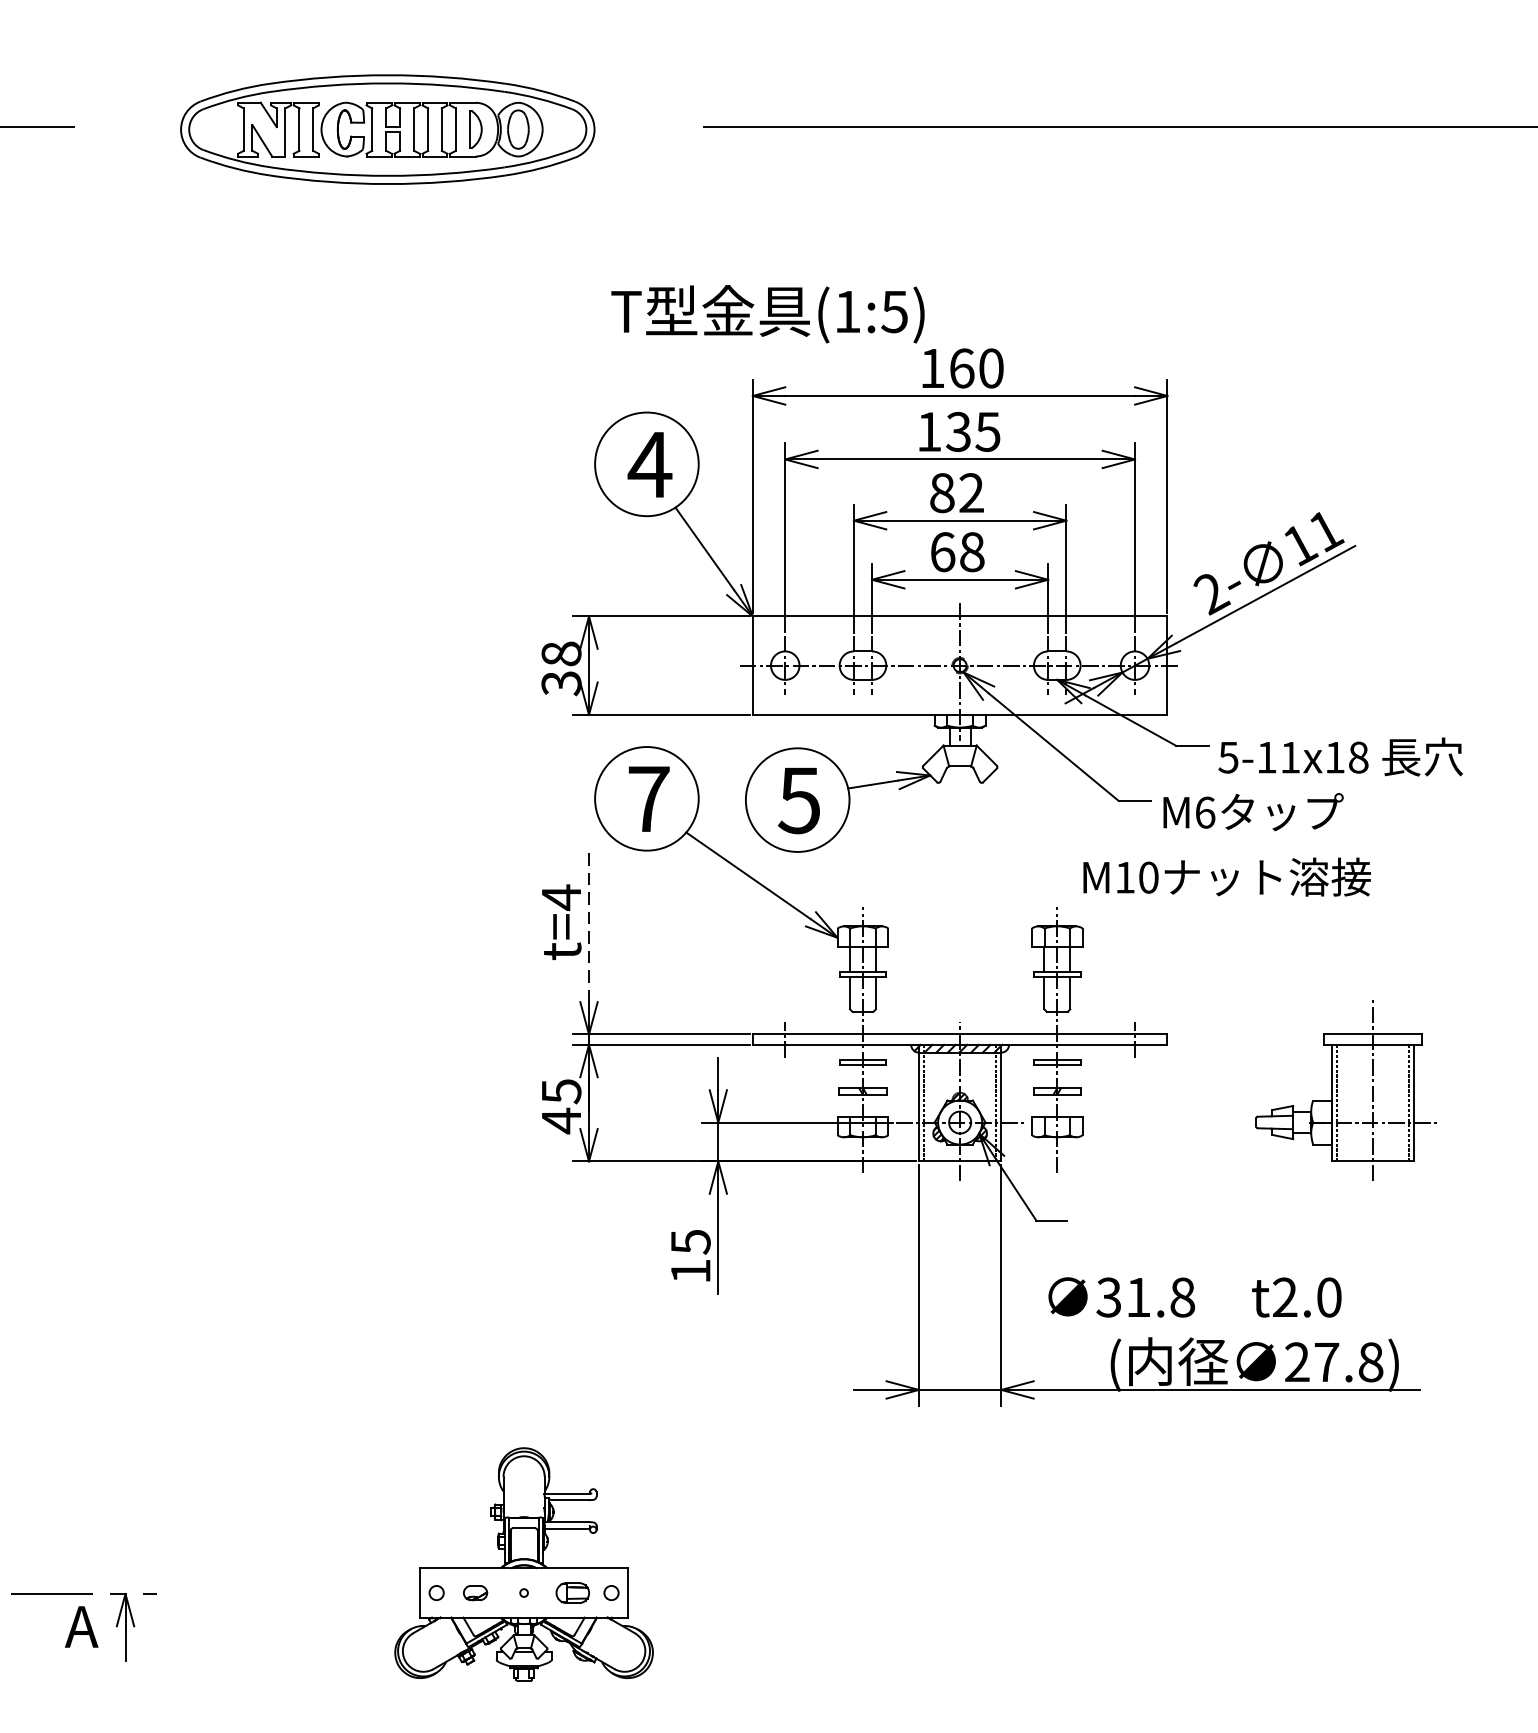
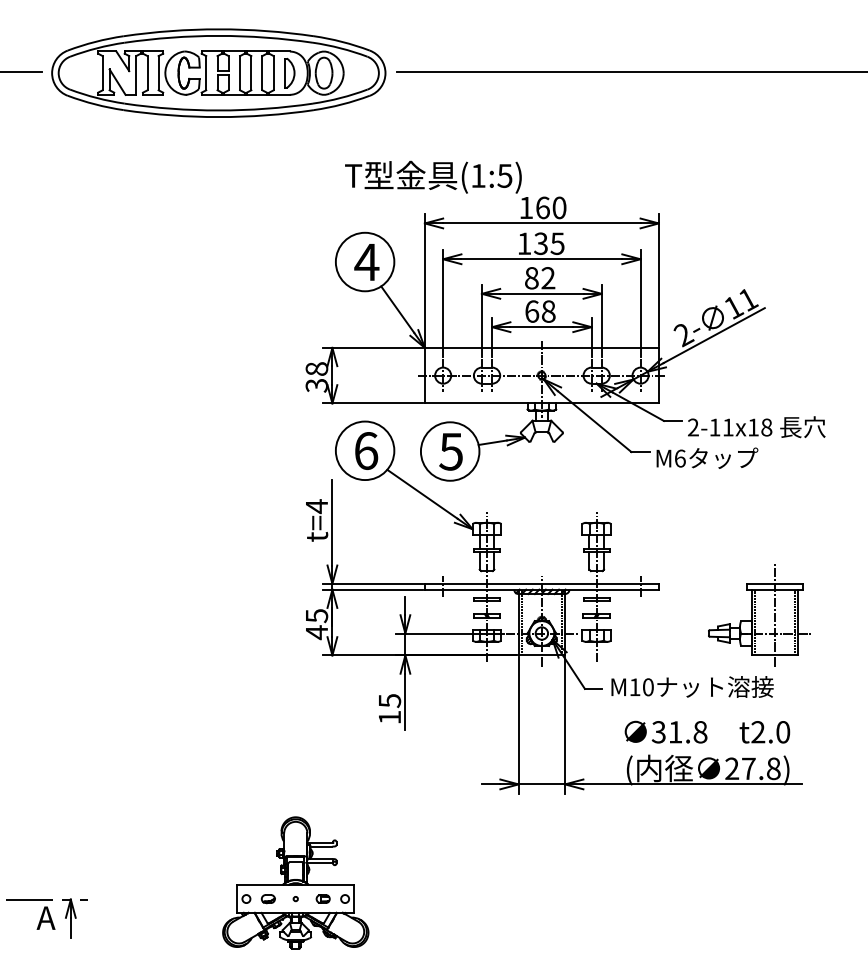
part: (387, 128) -> (218, 72), size x1.43
text: (1227, 757) -> (692, 427), 5-11x18 -> 2-11x18
text: (649, 800) -> (366, 451), 7 -> 6
text: (1227, 876) -> (692, 686), moved
line: (589, 925) -> (332, 522), dashed -> solid
text: (1195, 1296) -> (707, 731), moved
part: (571, 1592) -> (322, 898), size x0.71

